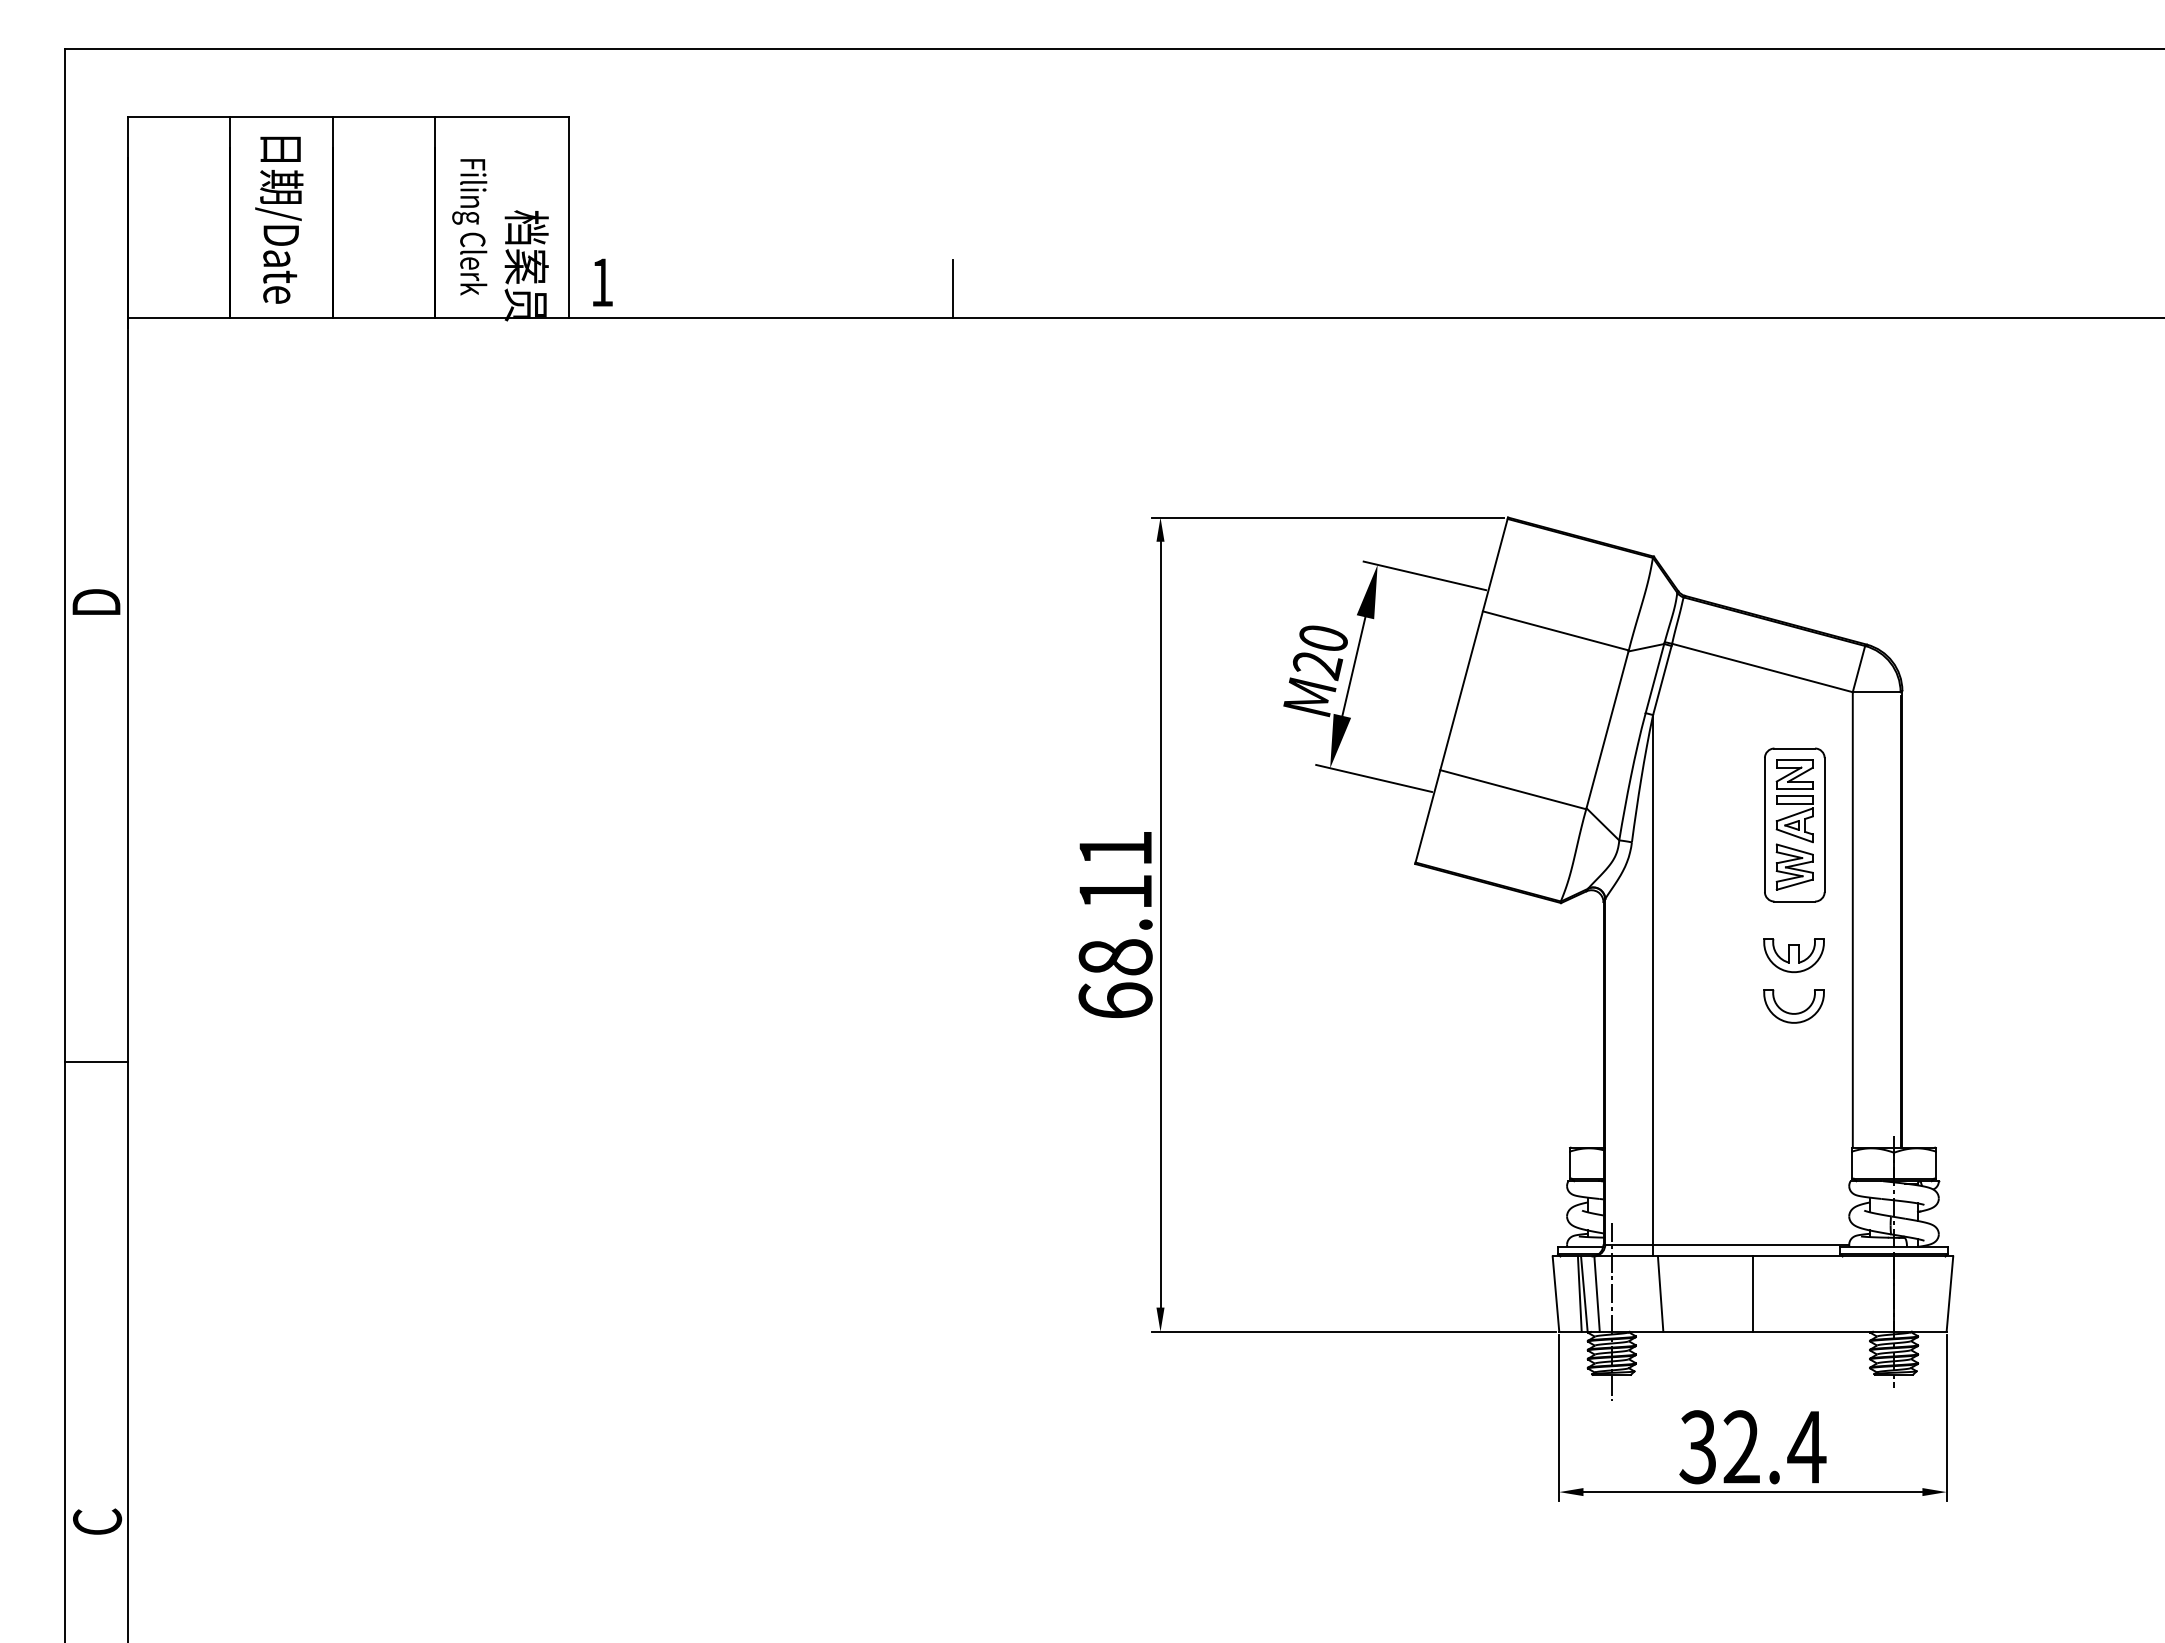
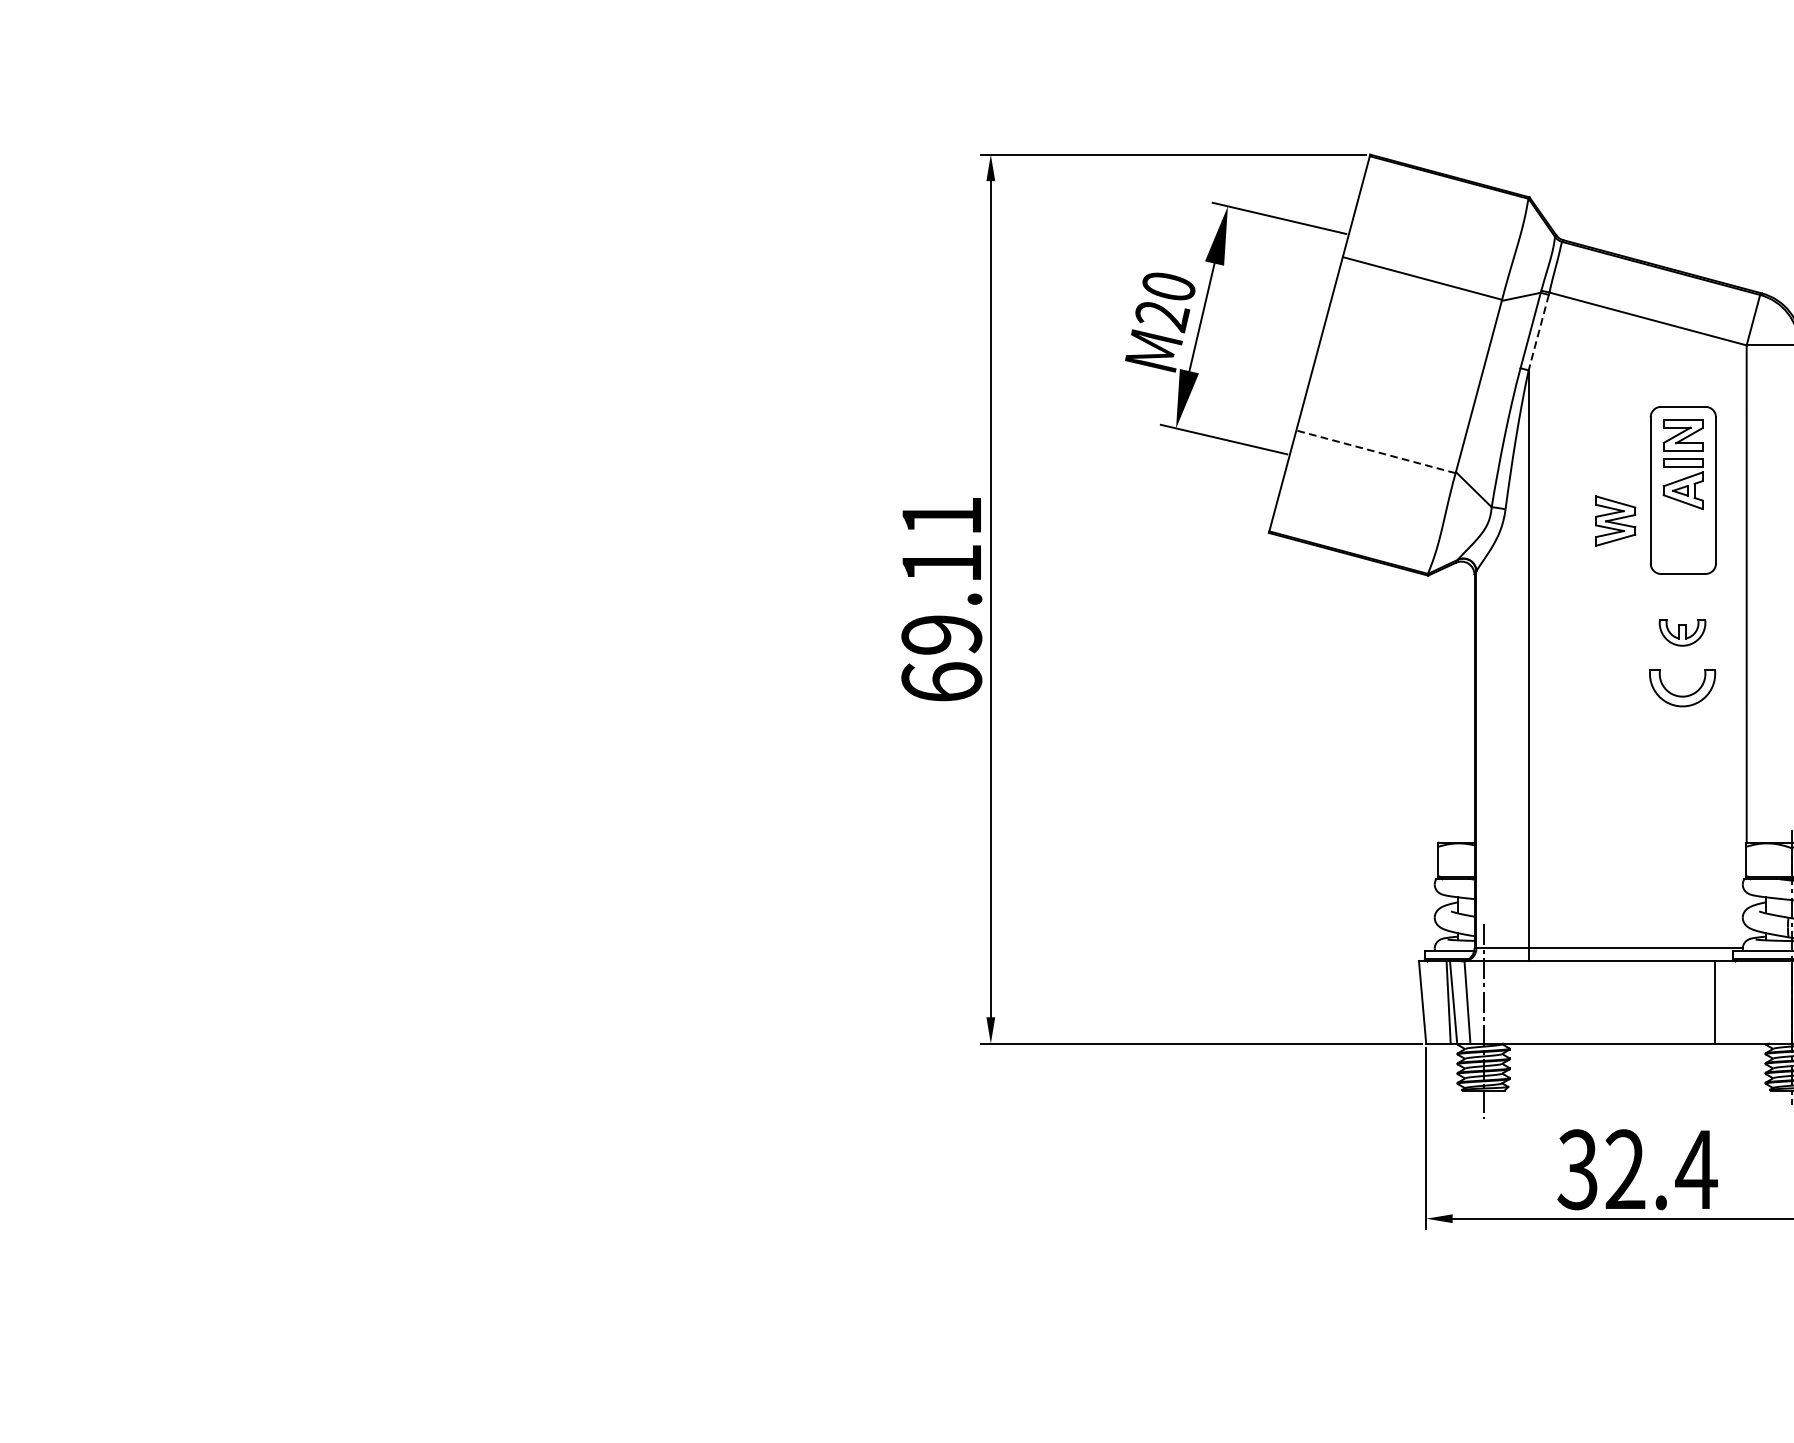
line: (1662, 680) -> (1538, 332), solid -> dashed
line: (1513, 789) -> (1376, 451), solid -> dashed
part: (1794, 866) -> (1615, 520), moved
part: (1793, 955) -> (1681, 632), size x0.7
text: (1115, 957) -> (941, 635), 68.11 -> 69.11
line: (1660, 1293) -> (1536, 1001), removed
line: (1752, 1293) -> (1714, 1001), moved

